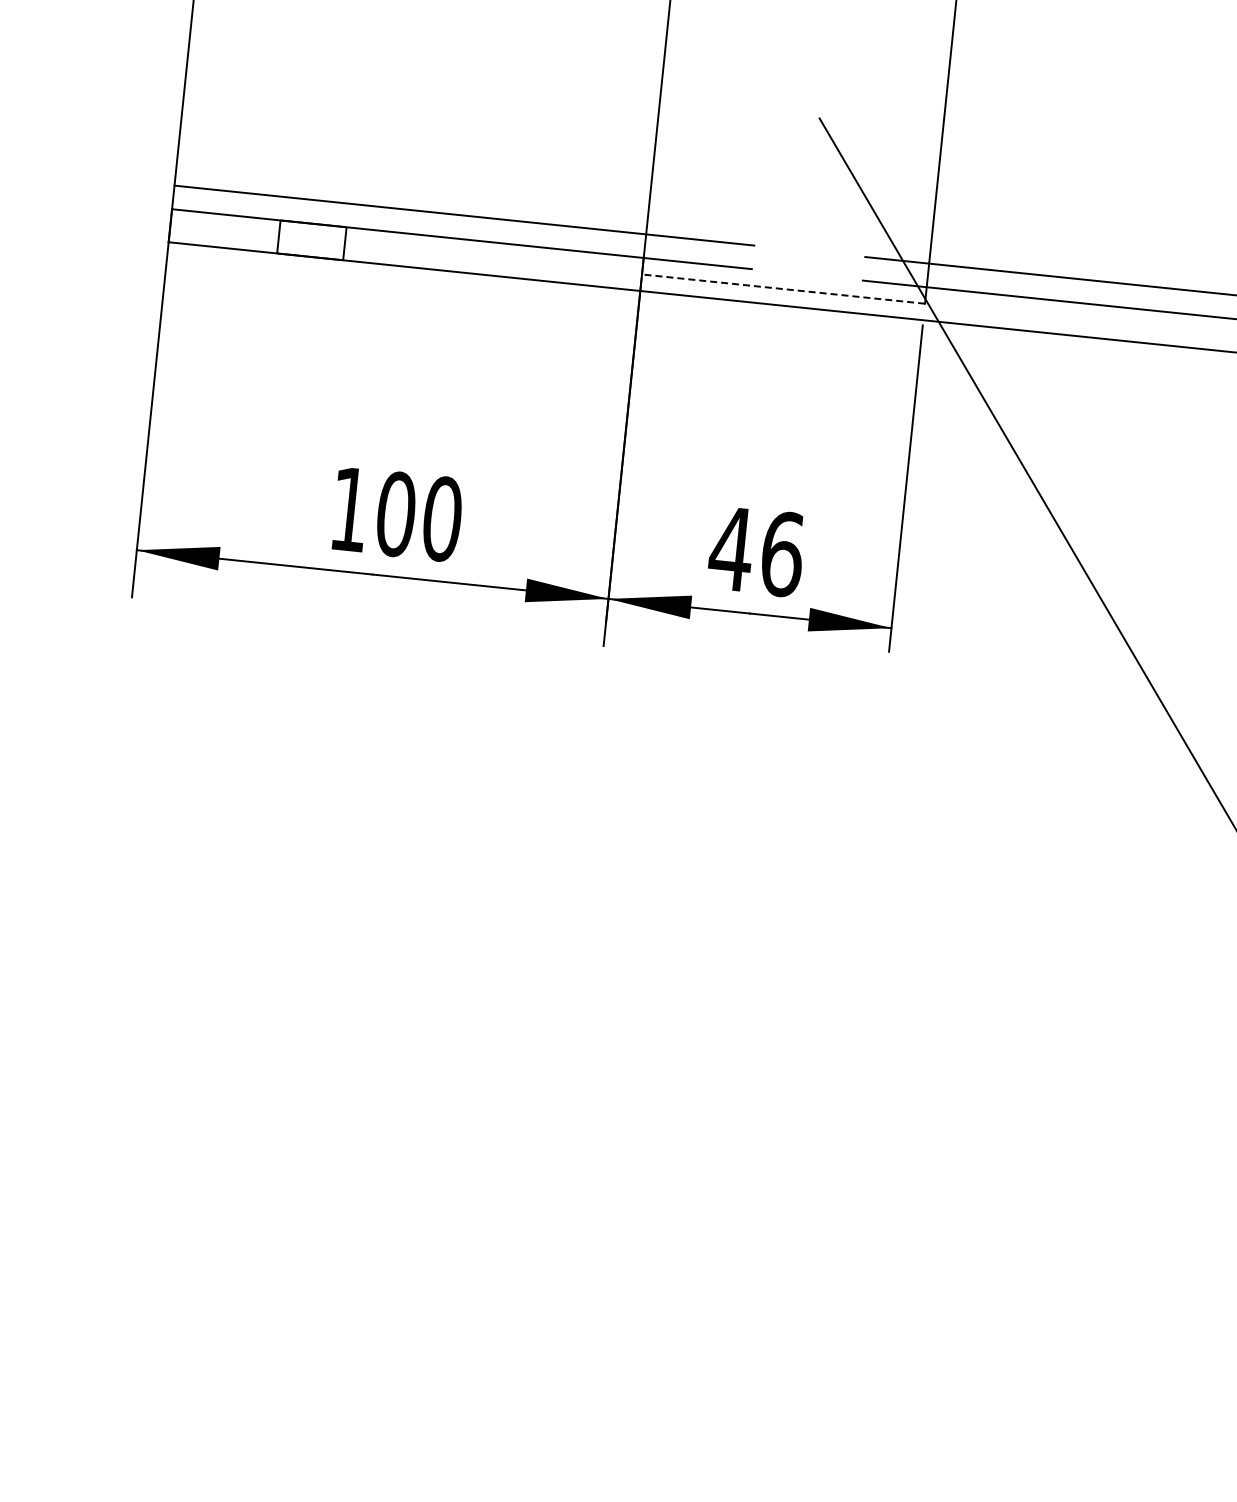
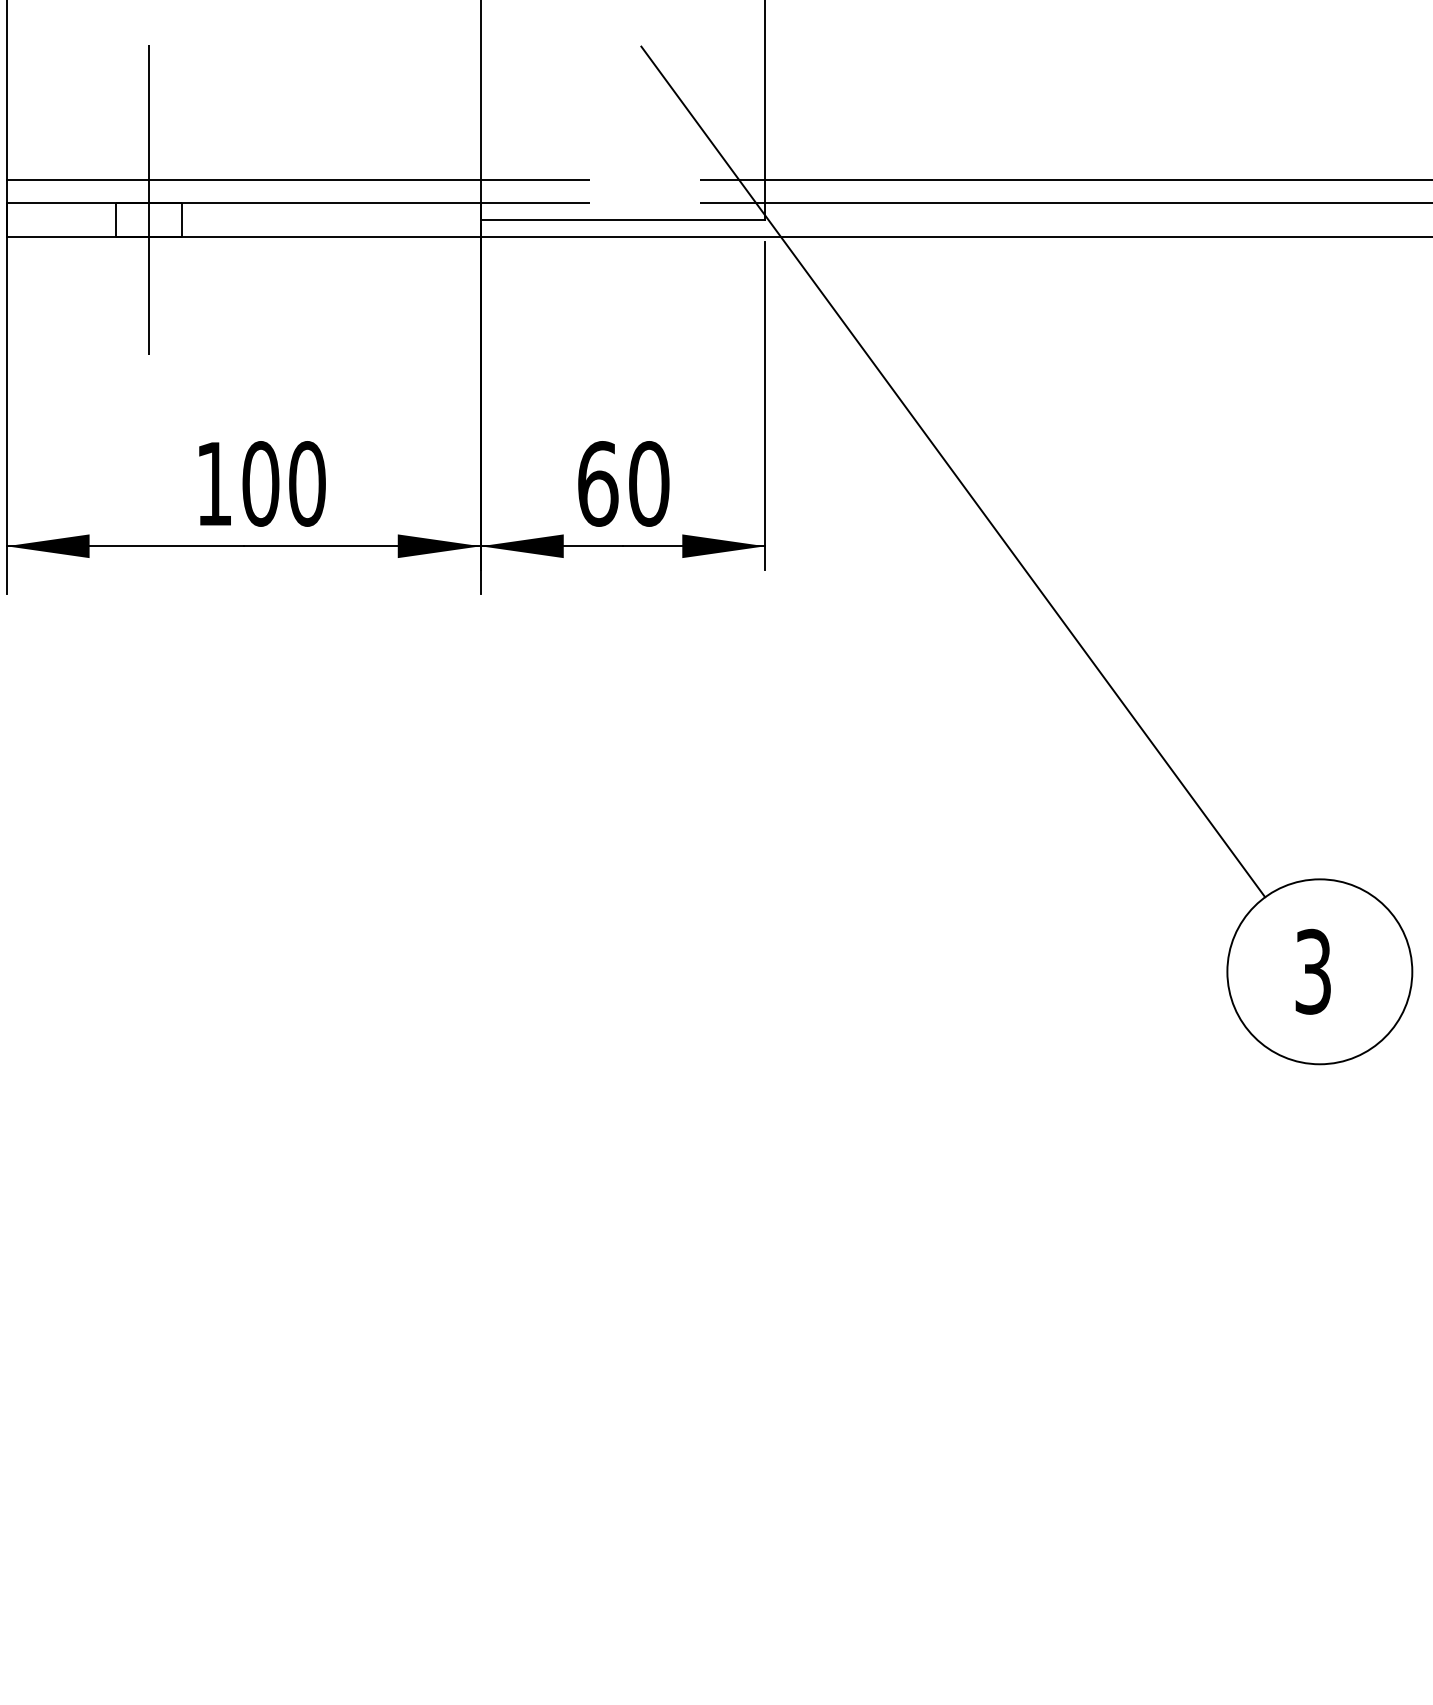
line: (313, 220) -> (148, 200), added
line: (782, 289) -> (622, 220), dashed -> solid
text: (755, 551) -> (622, 483), 46 -> 60

